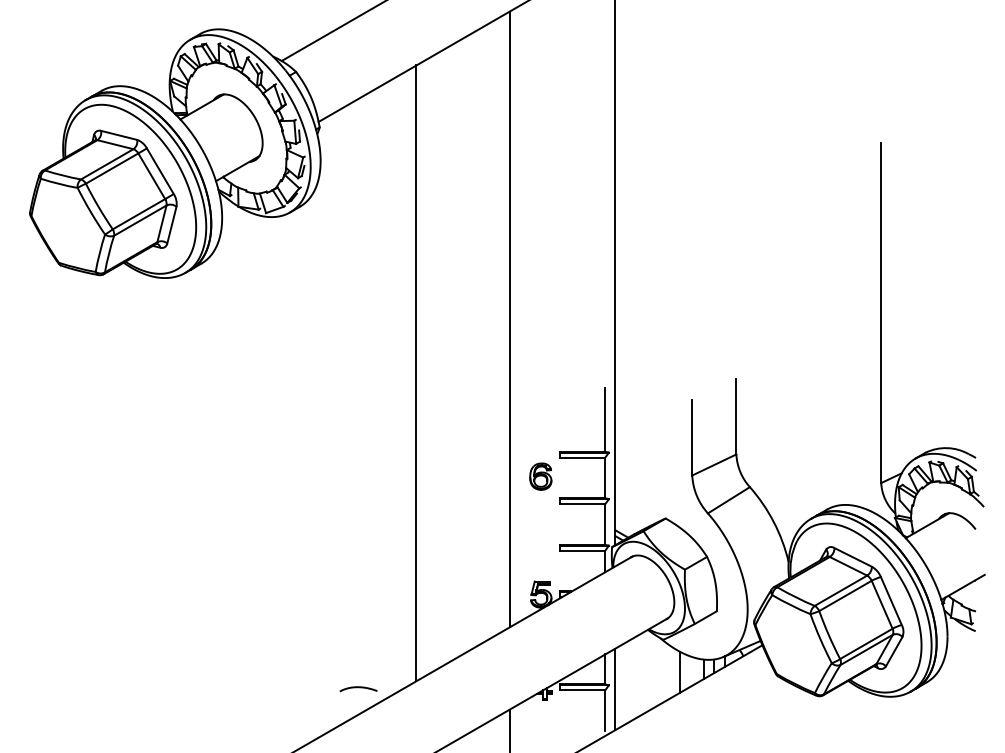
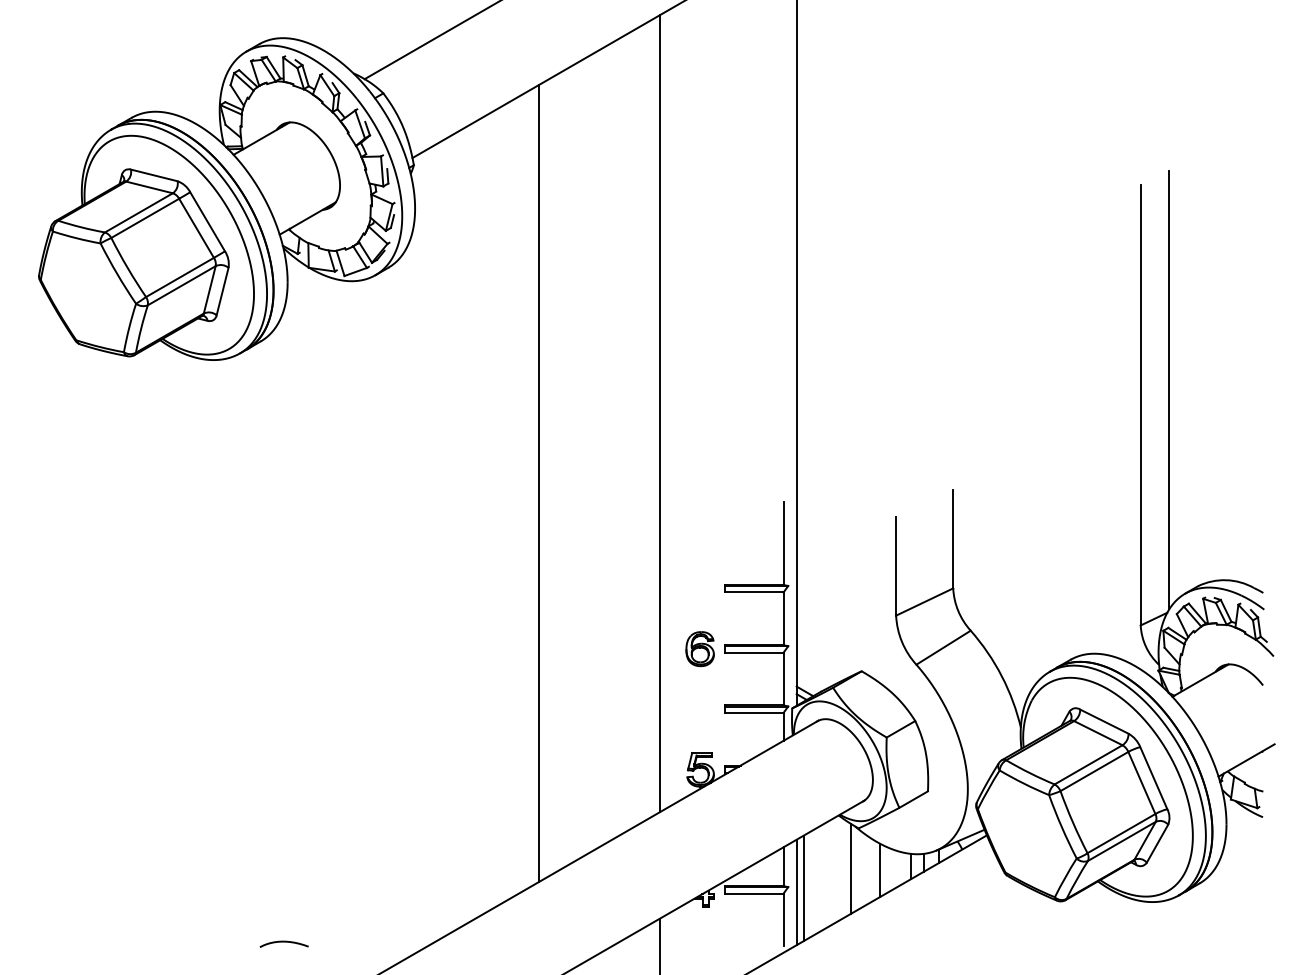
line: (903, 301) -> (1169, 390), added
part: (540, 476) -> (699, 649), moved
line: (657, 670) -> (850, 868), added
line: (620, 686) -> (803, 888), added
curve: (358, 687) -> (283, 942), moved

